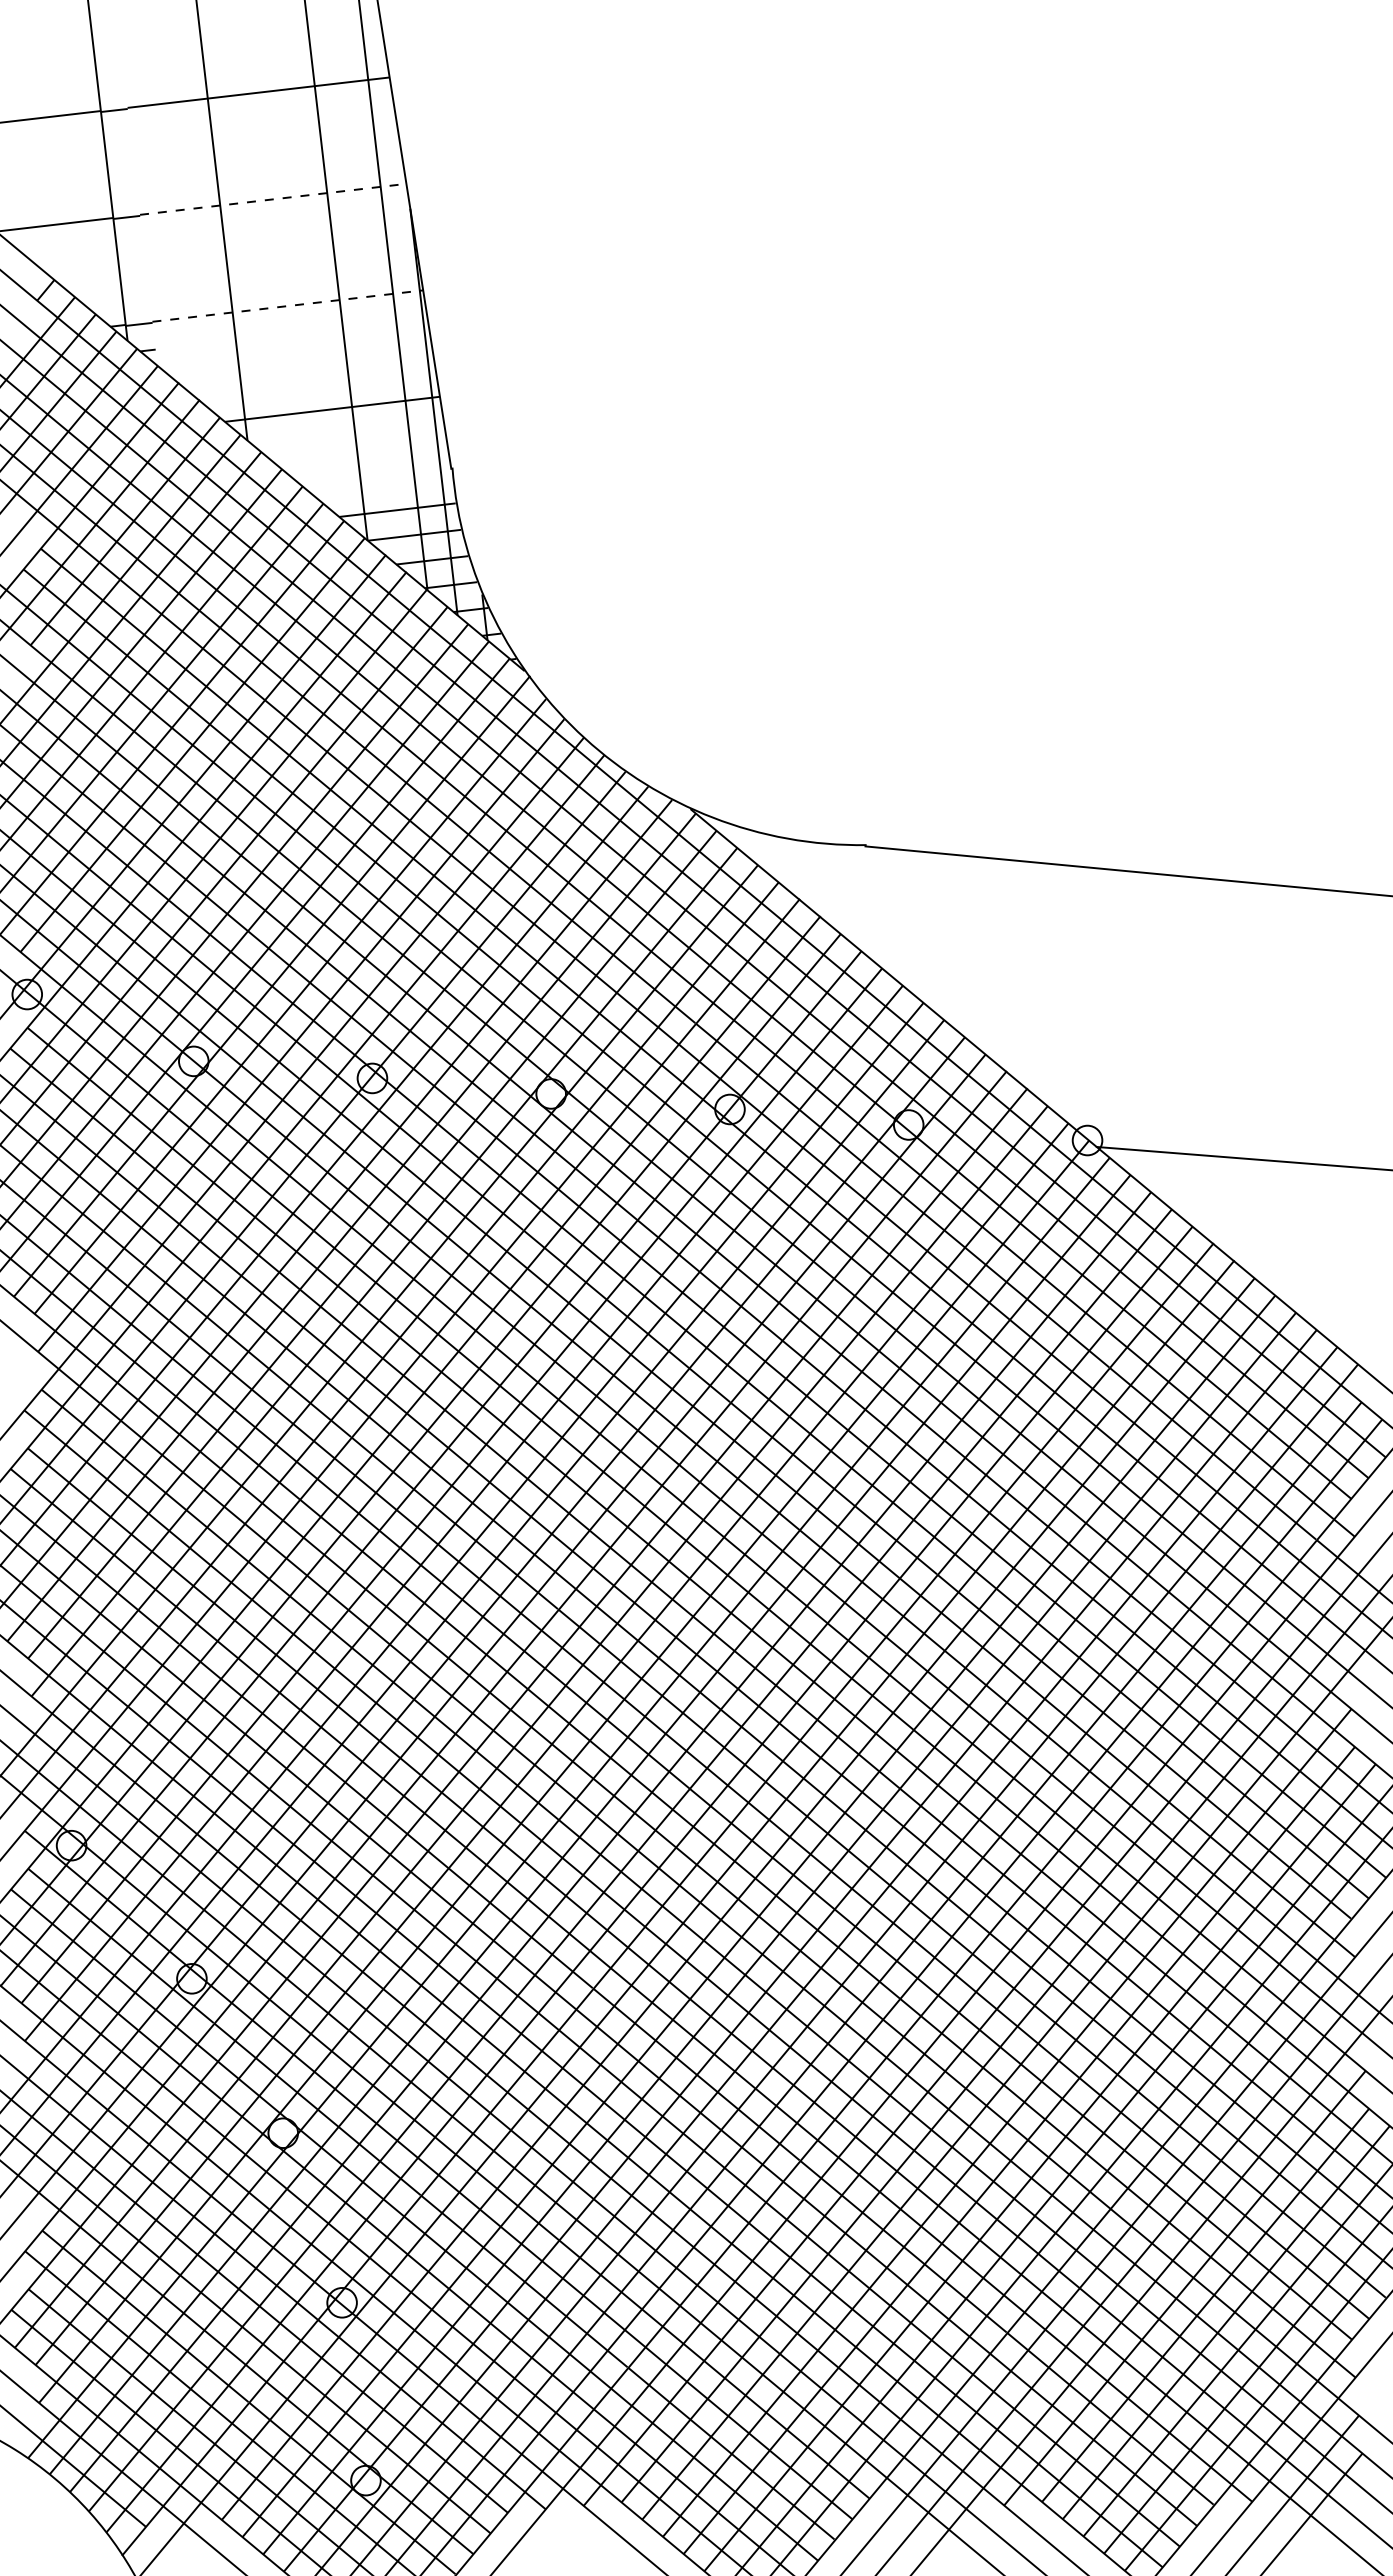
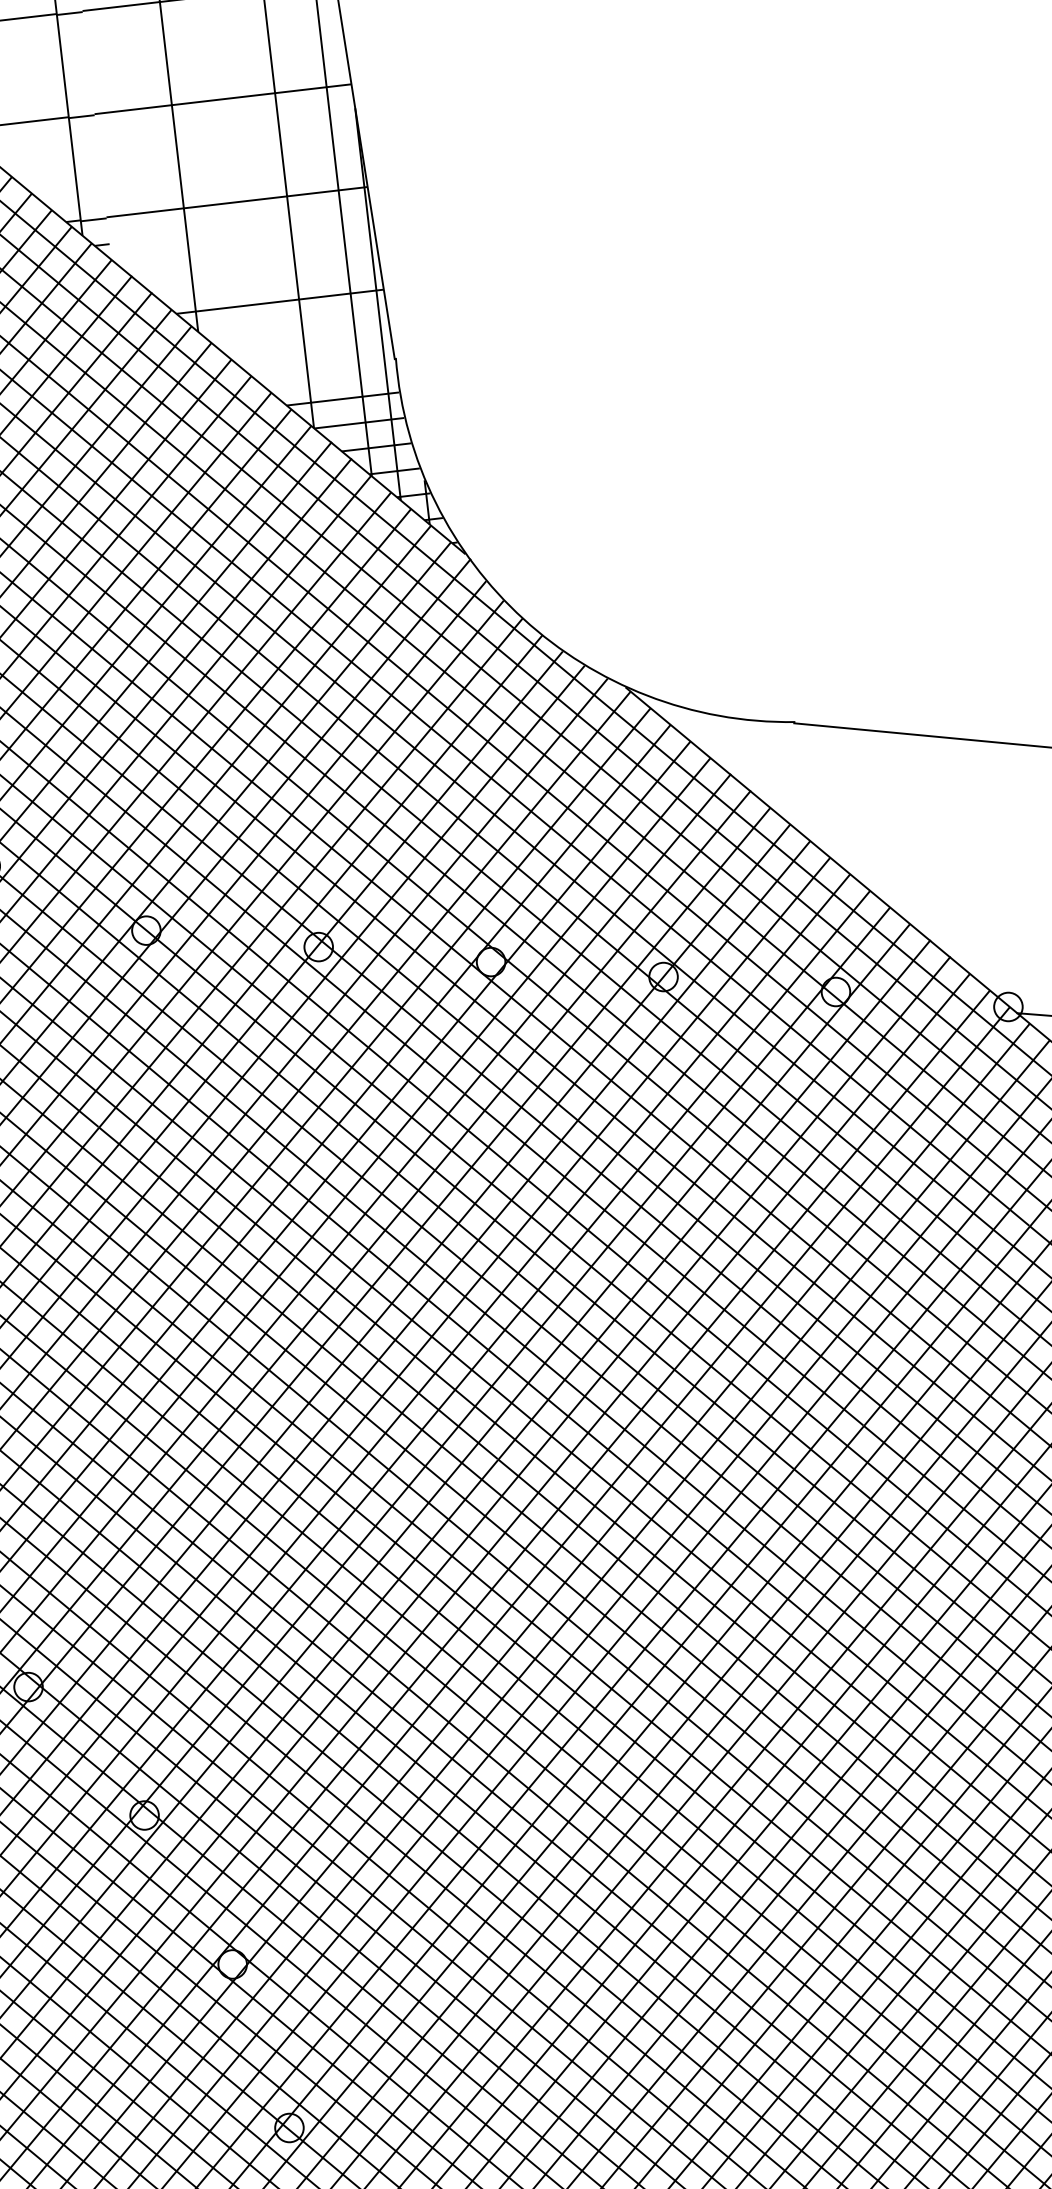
line: (273, 199) -> (223, 99), dashed -> solid
line: (288, 306) -> (237, 202), dashed -> solid

